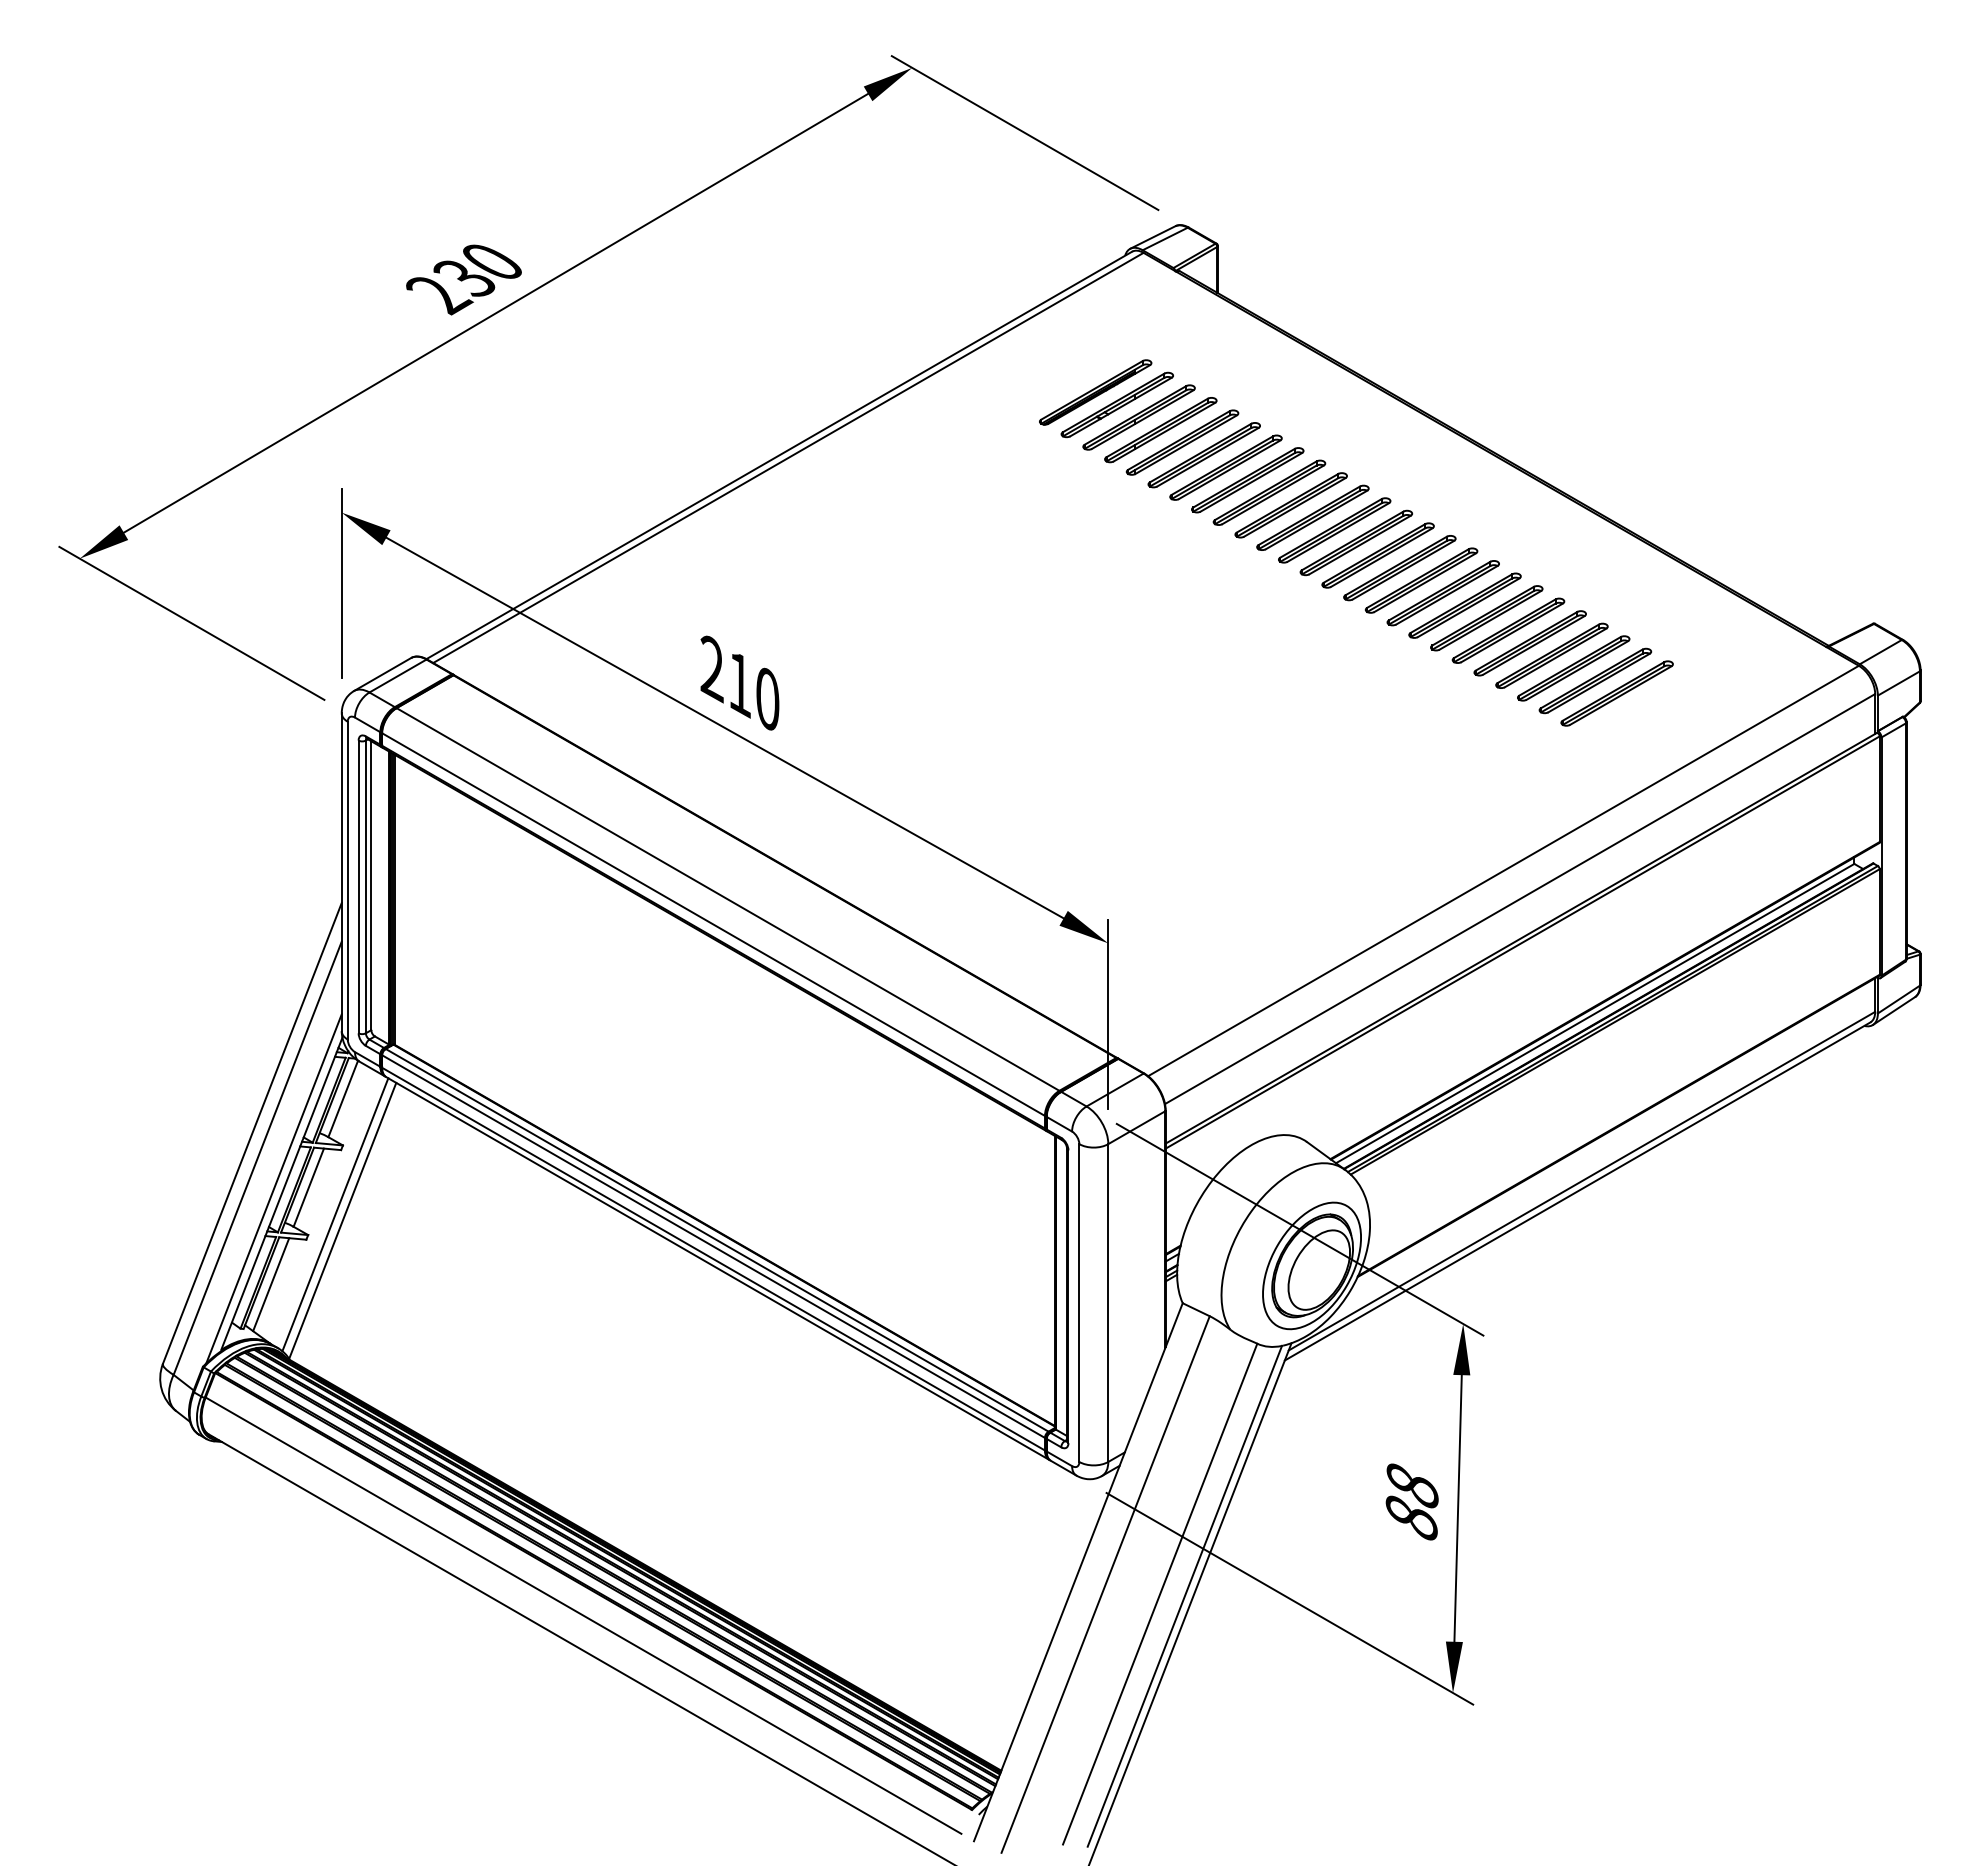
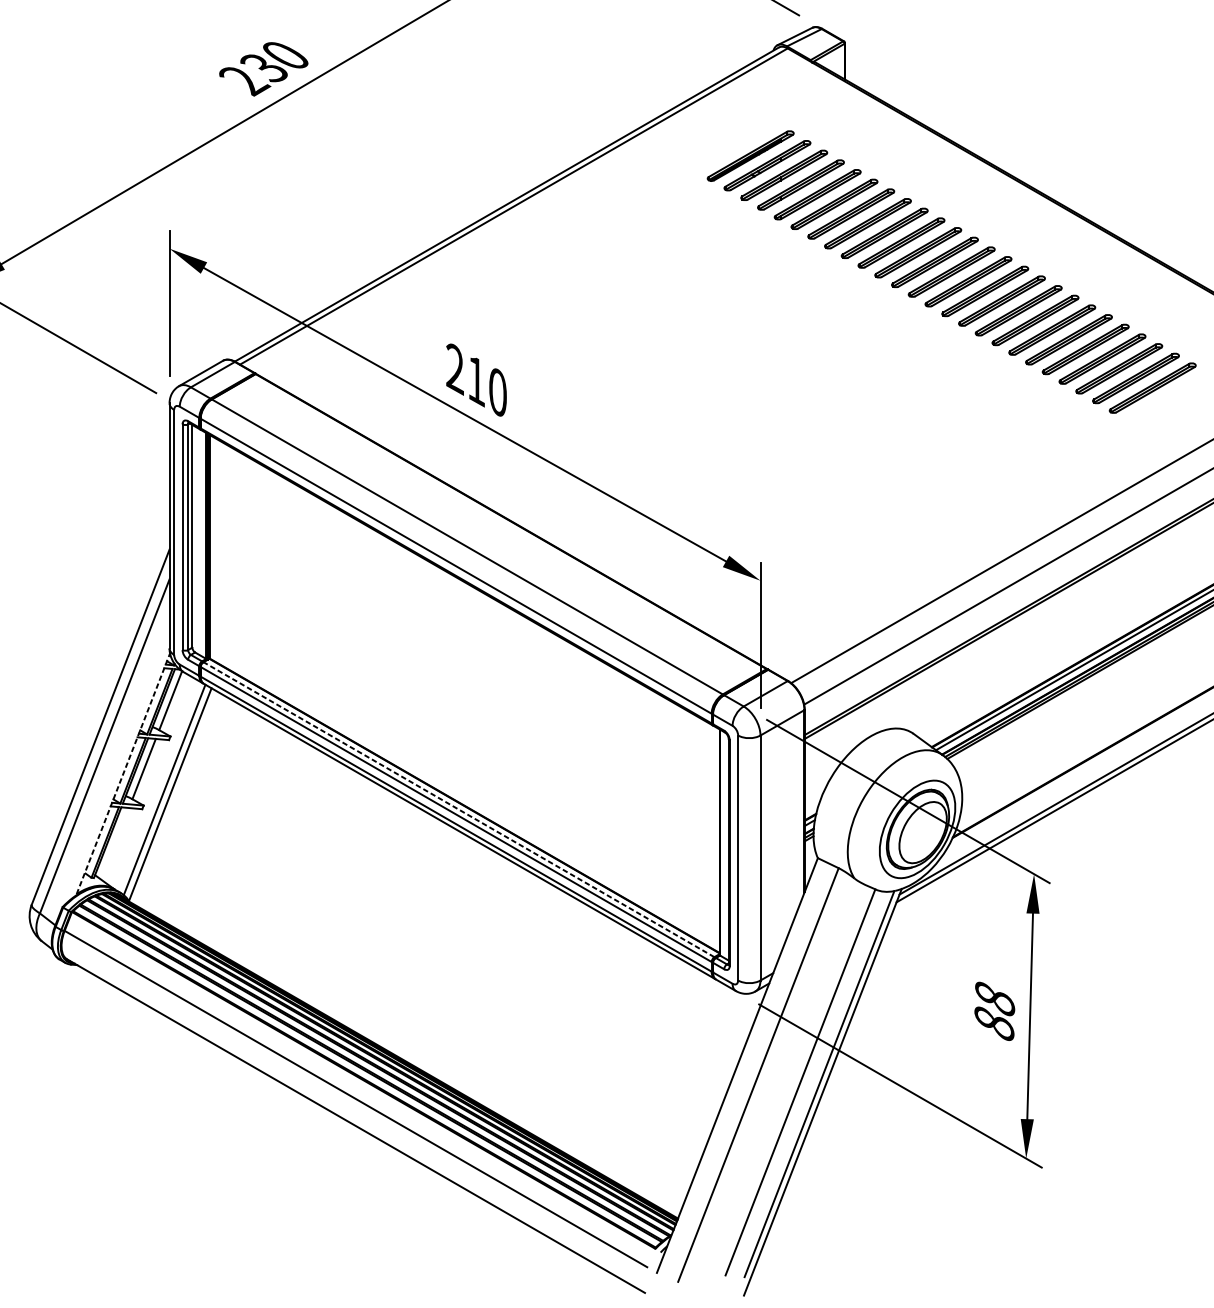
line: (273, 1188) -> (116, 769), removed
line: (282, 1193) -> (123, 773), solid -> dashed
line: (717, 1240) -> (459, 809), solid -> dashed
line: (271, 1284) -> (115, 843), removed

